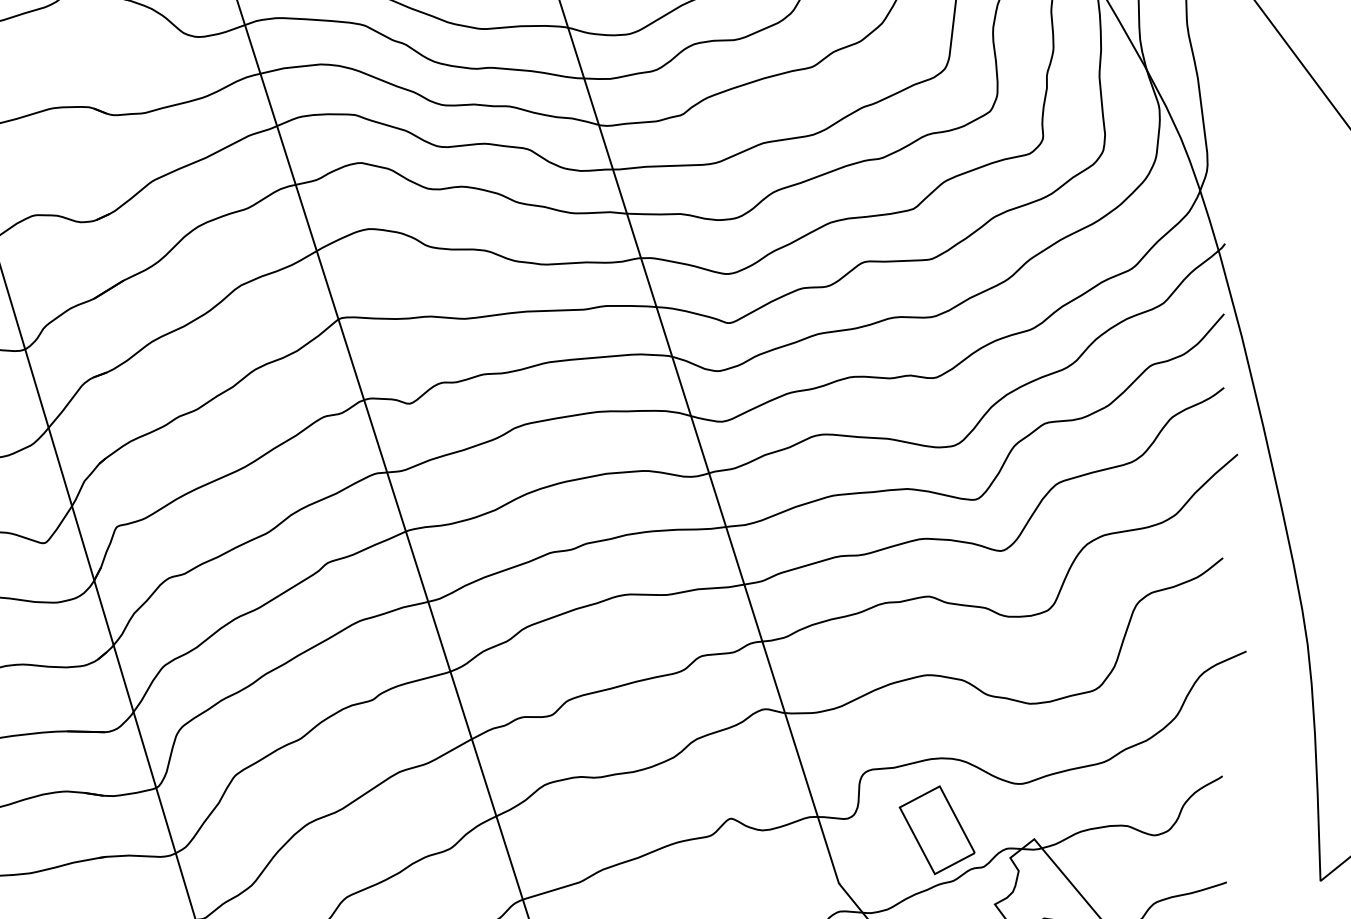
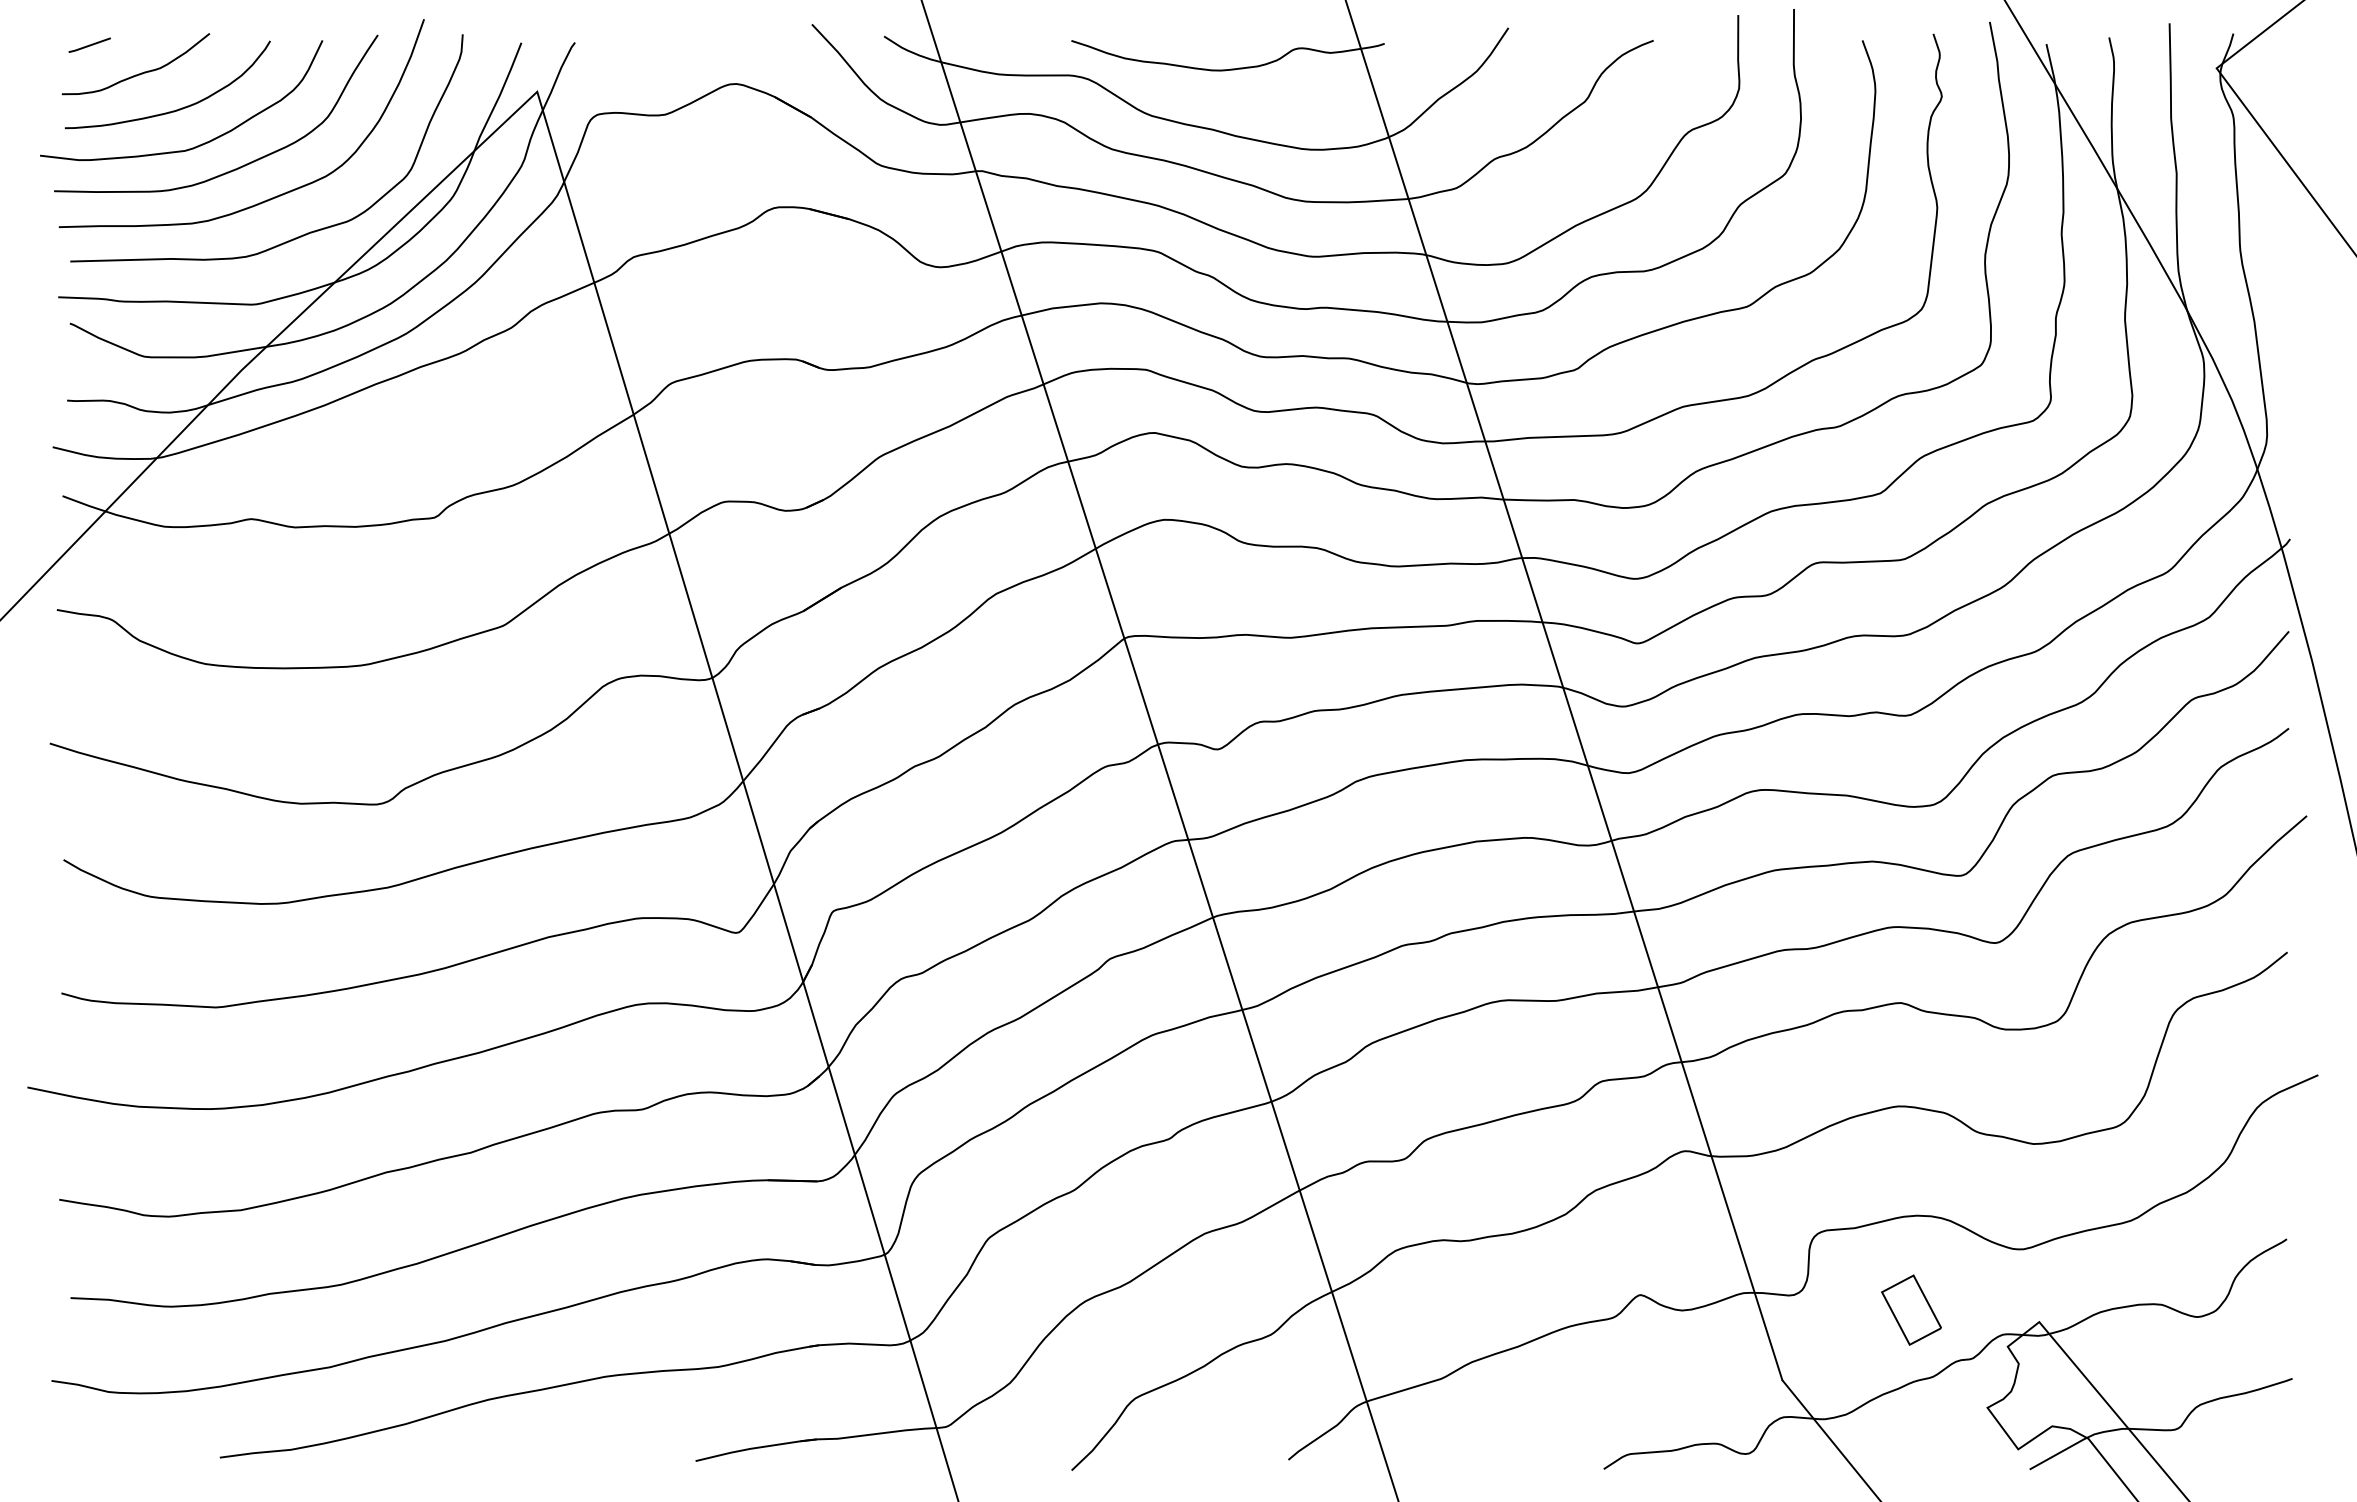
part: (937, 829) -> (1911, 1309), size x0.6

